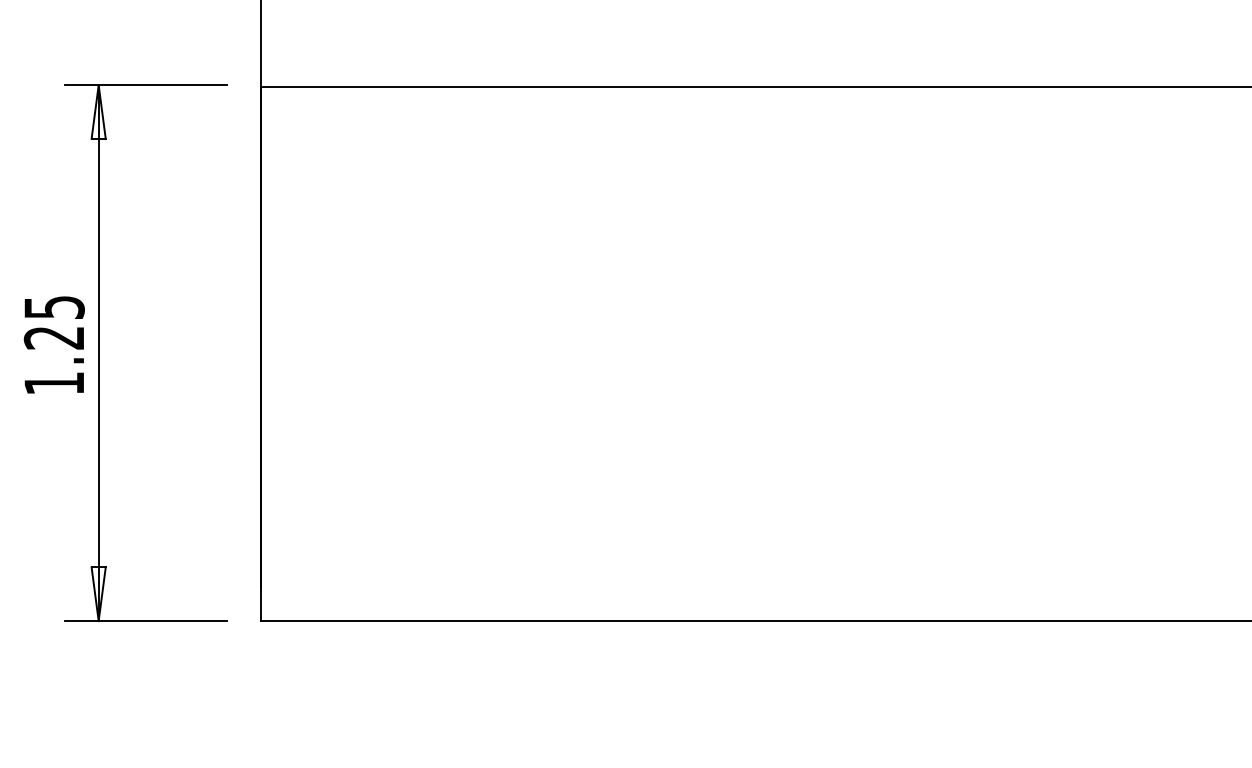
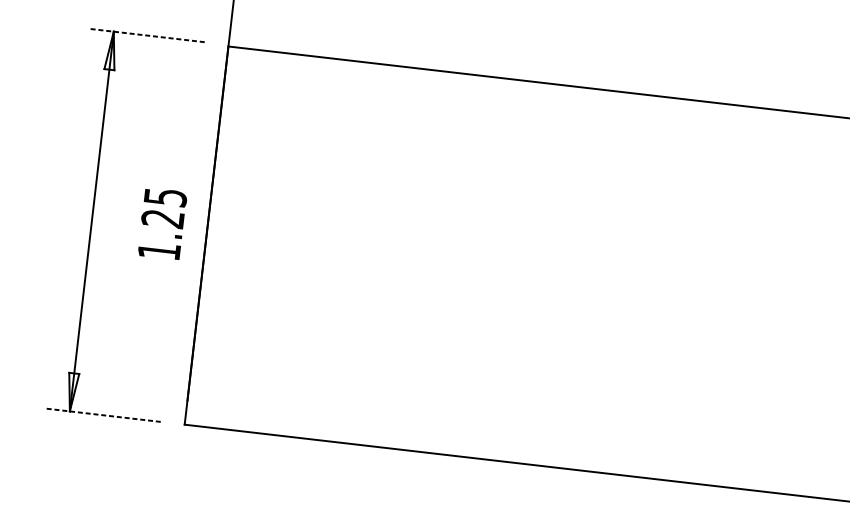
line: (145, 85) -> (146, 35), solid -> dashed
text: (53, 344) -> (161, 223), moved
line: (145, 621) -> (103, 415), solid -> dashed

